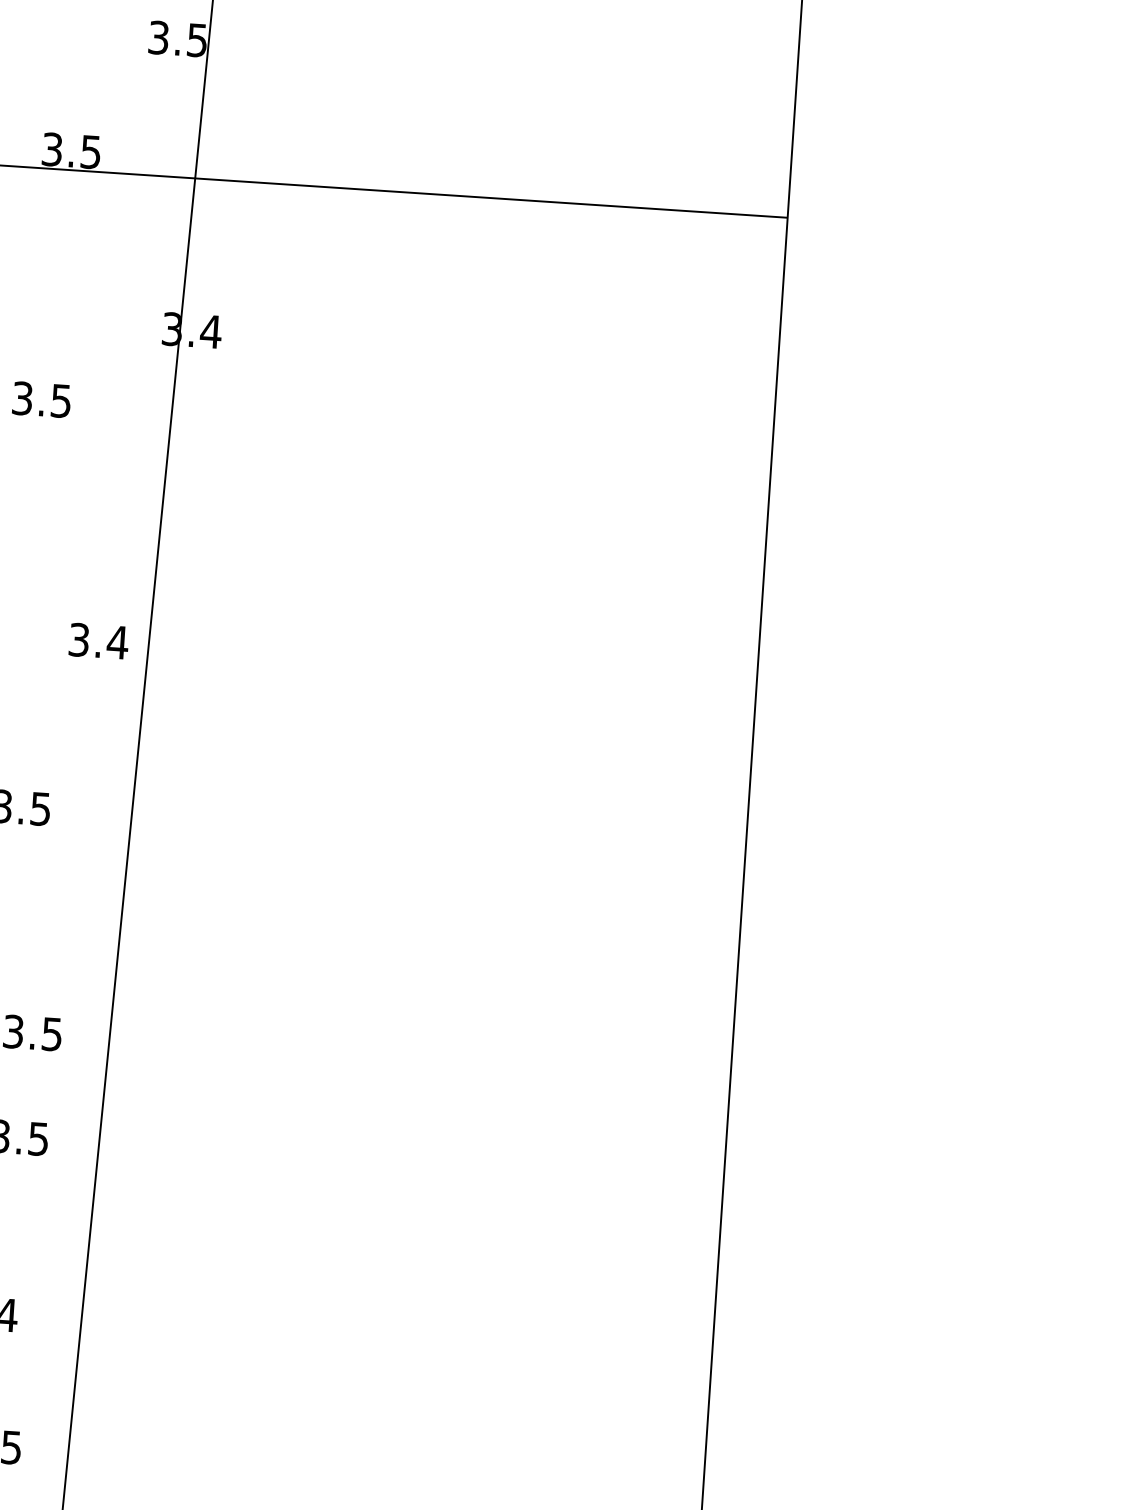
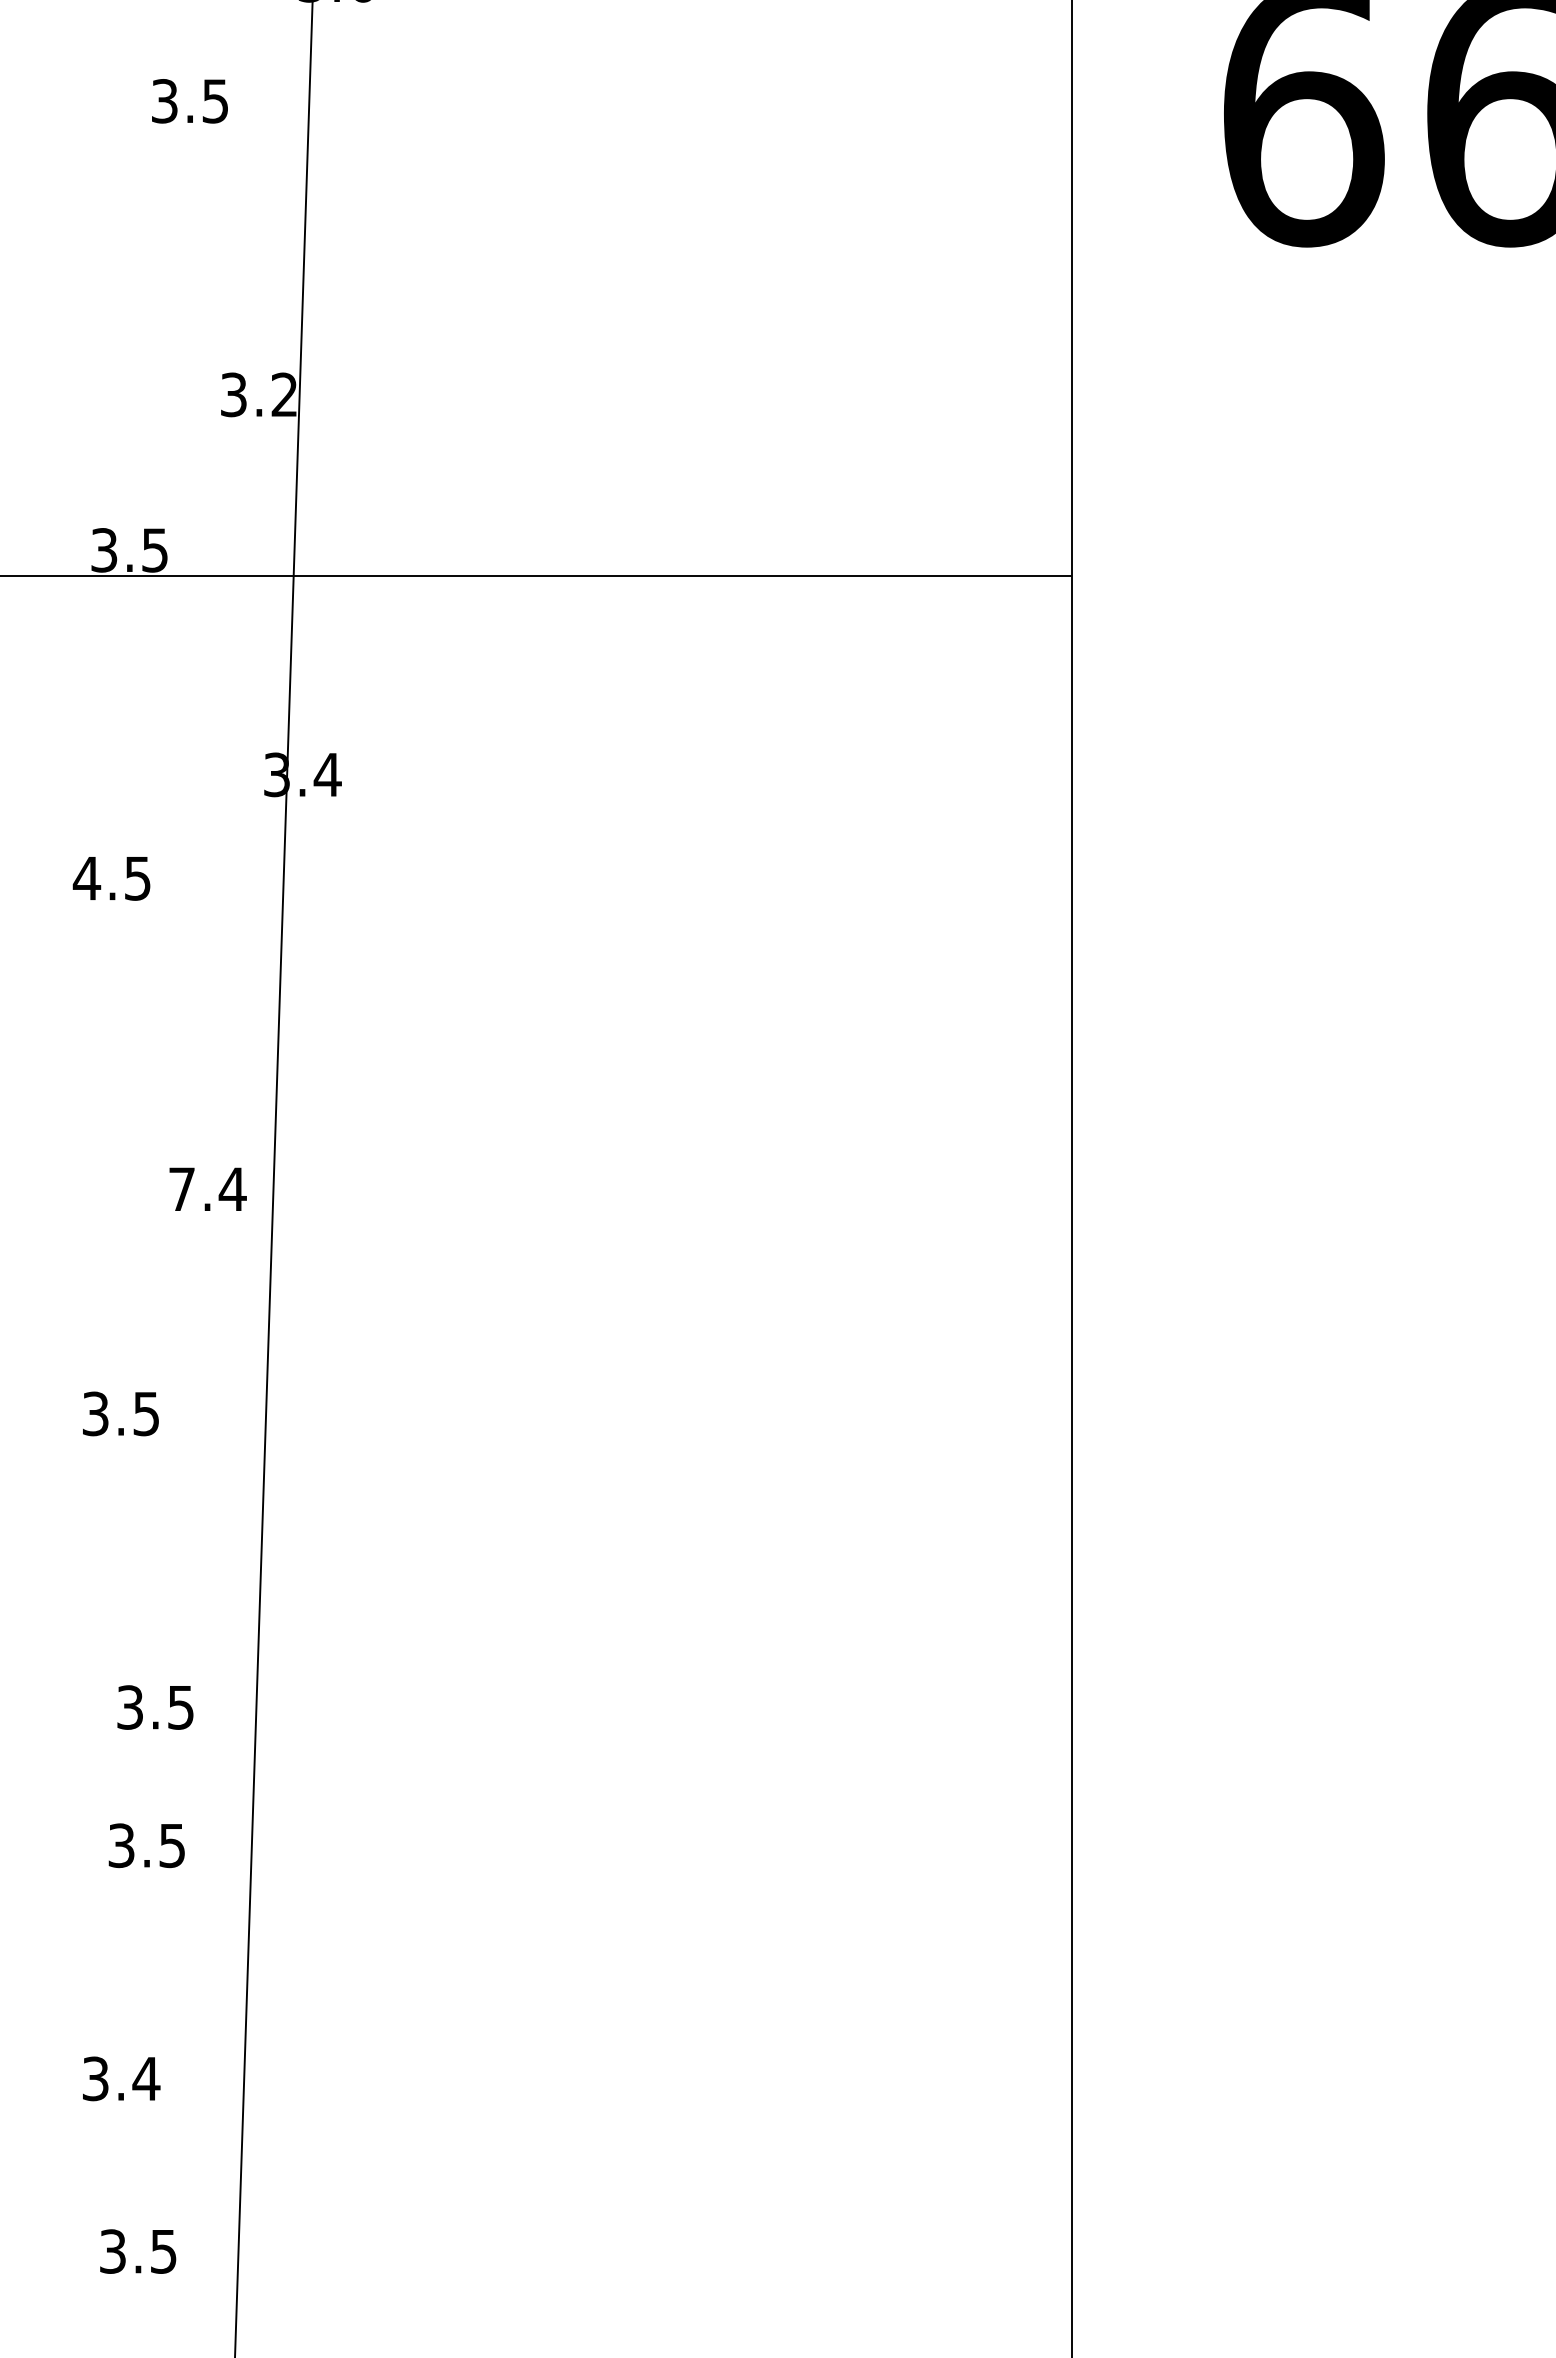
text: (197, 40) -> (284, 394), 3.5 -> 3.2
text: (22, 398) -> (86, 878), 3.5 -> 4.5
text: (78, 640) -> (181, 1189), 3.4 -> 7.4

